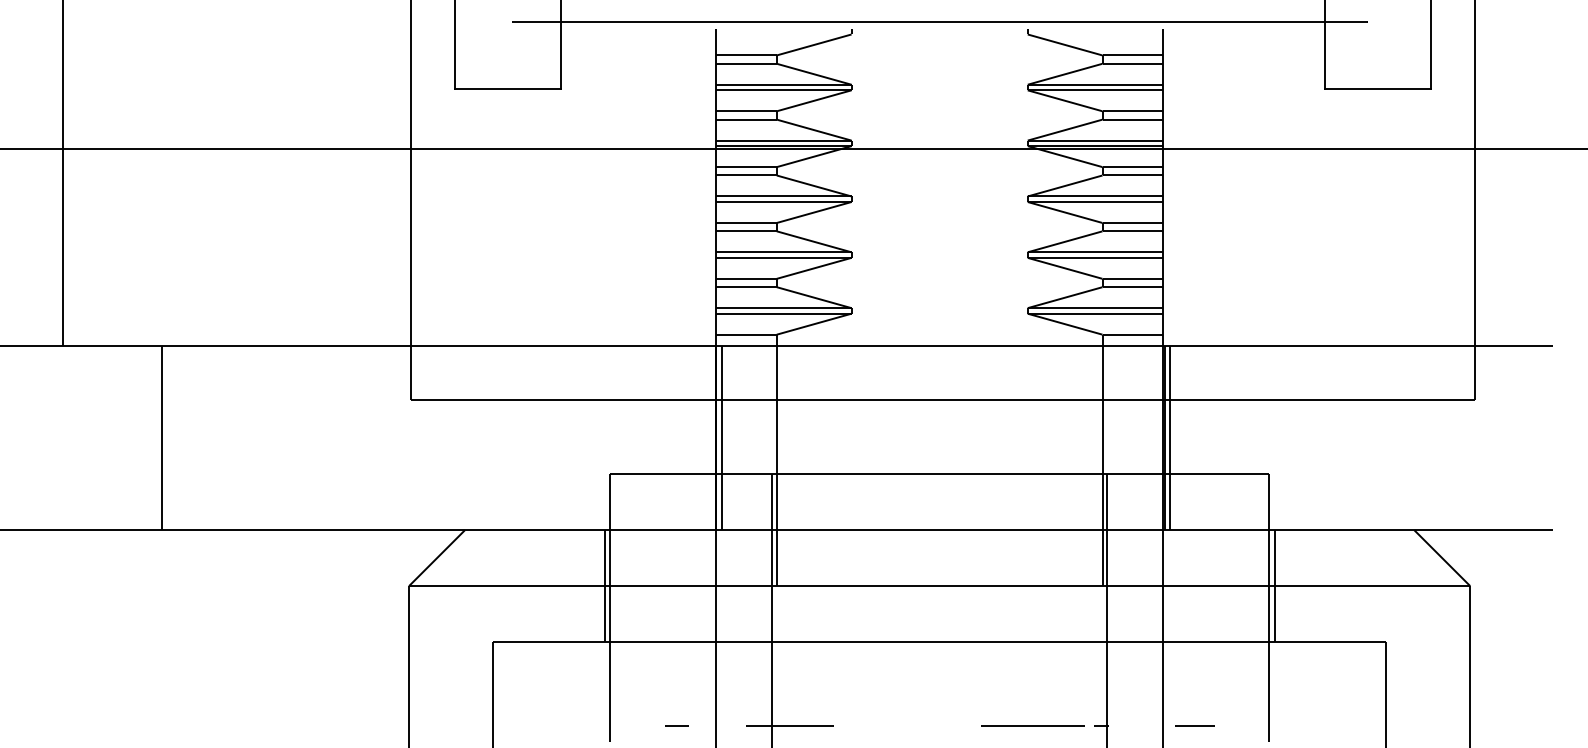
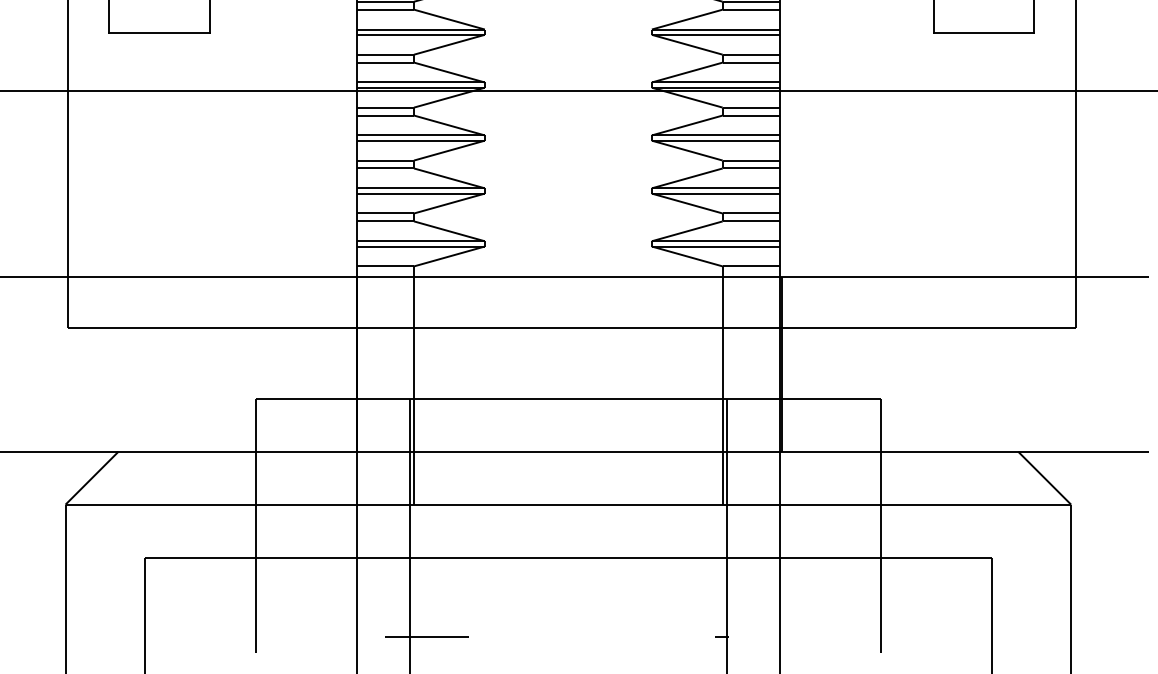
line: (721, 437) -> (361, 363), removed
line: (1169, 437) -> (786, 363), removed
line: (604, 585) -> (250, 504), removed
line: (1274, 585) -> (885, 504), removed
line: (676, 725) -> (318, 636), removed
line: (1032, 725) -> (656, 636), removed
line: (1194, 725) -> (809, 636), removed

